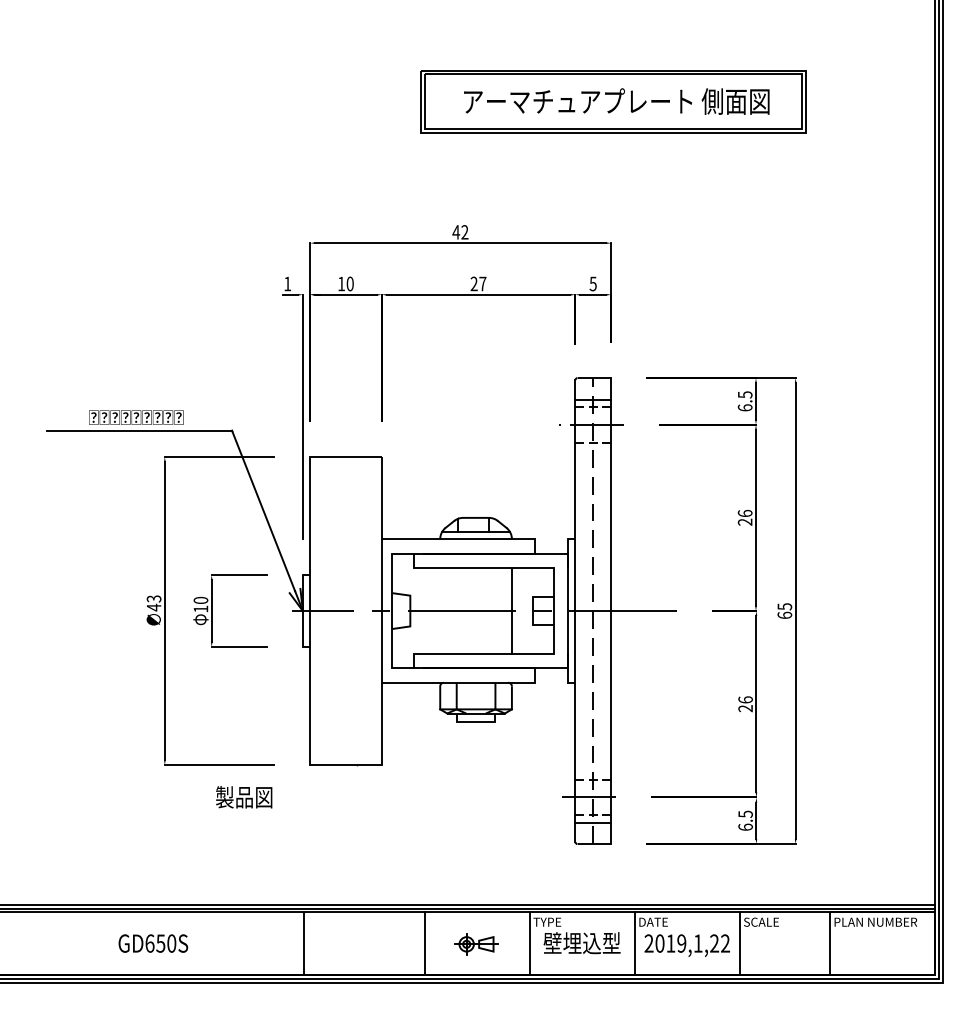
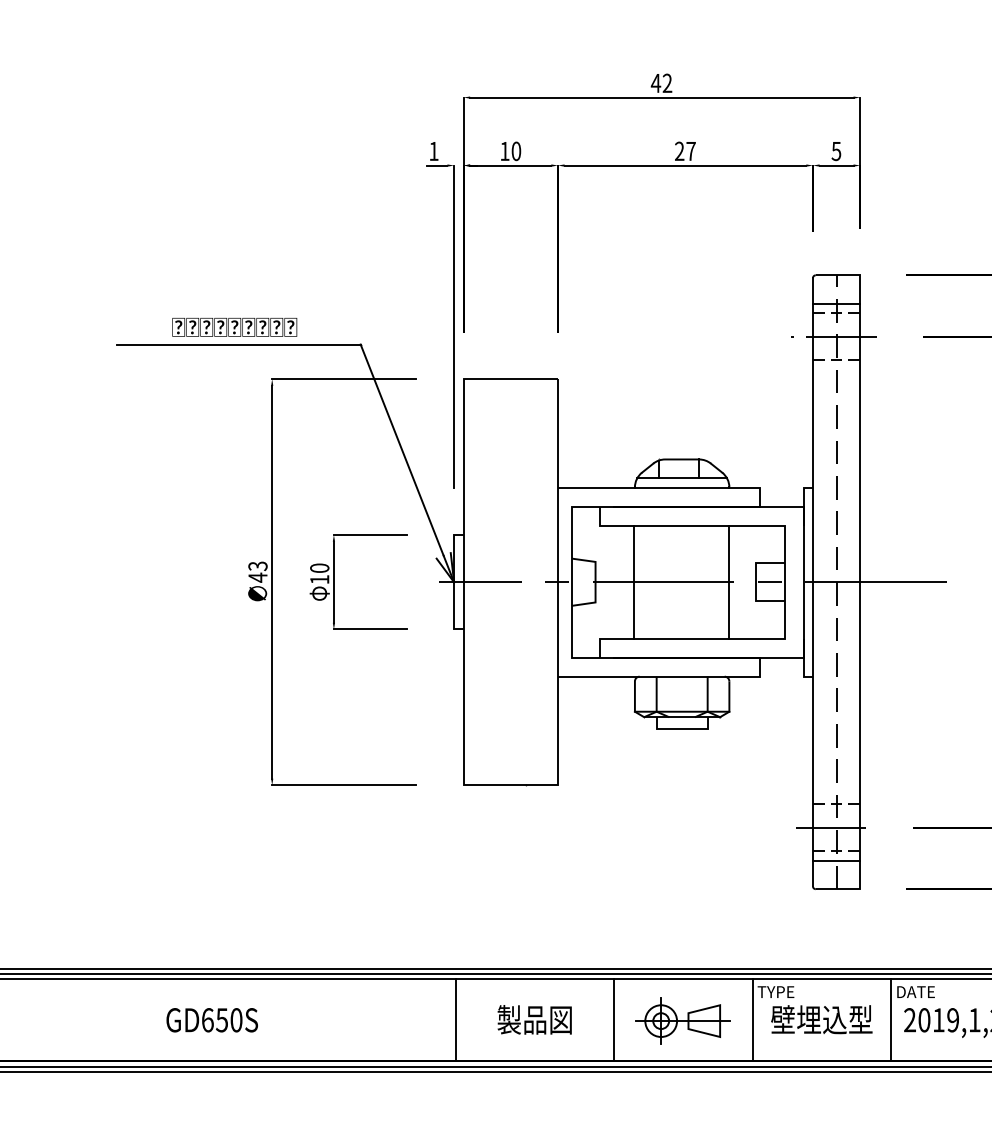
line: (439, 611) -> (633, 582), added
text: (244, 797) -> (535, 1020), moved
text: (153, 943) -> (212, 1020), moved
part: (476, 944) -> (682, 1021), size x1.67

